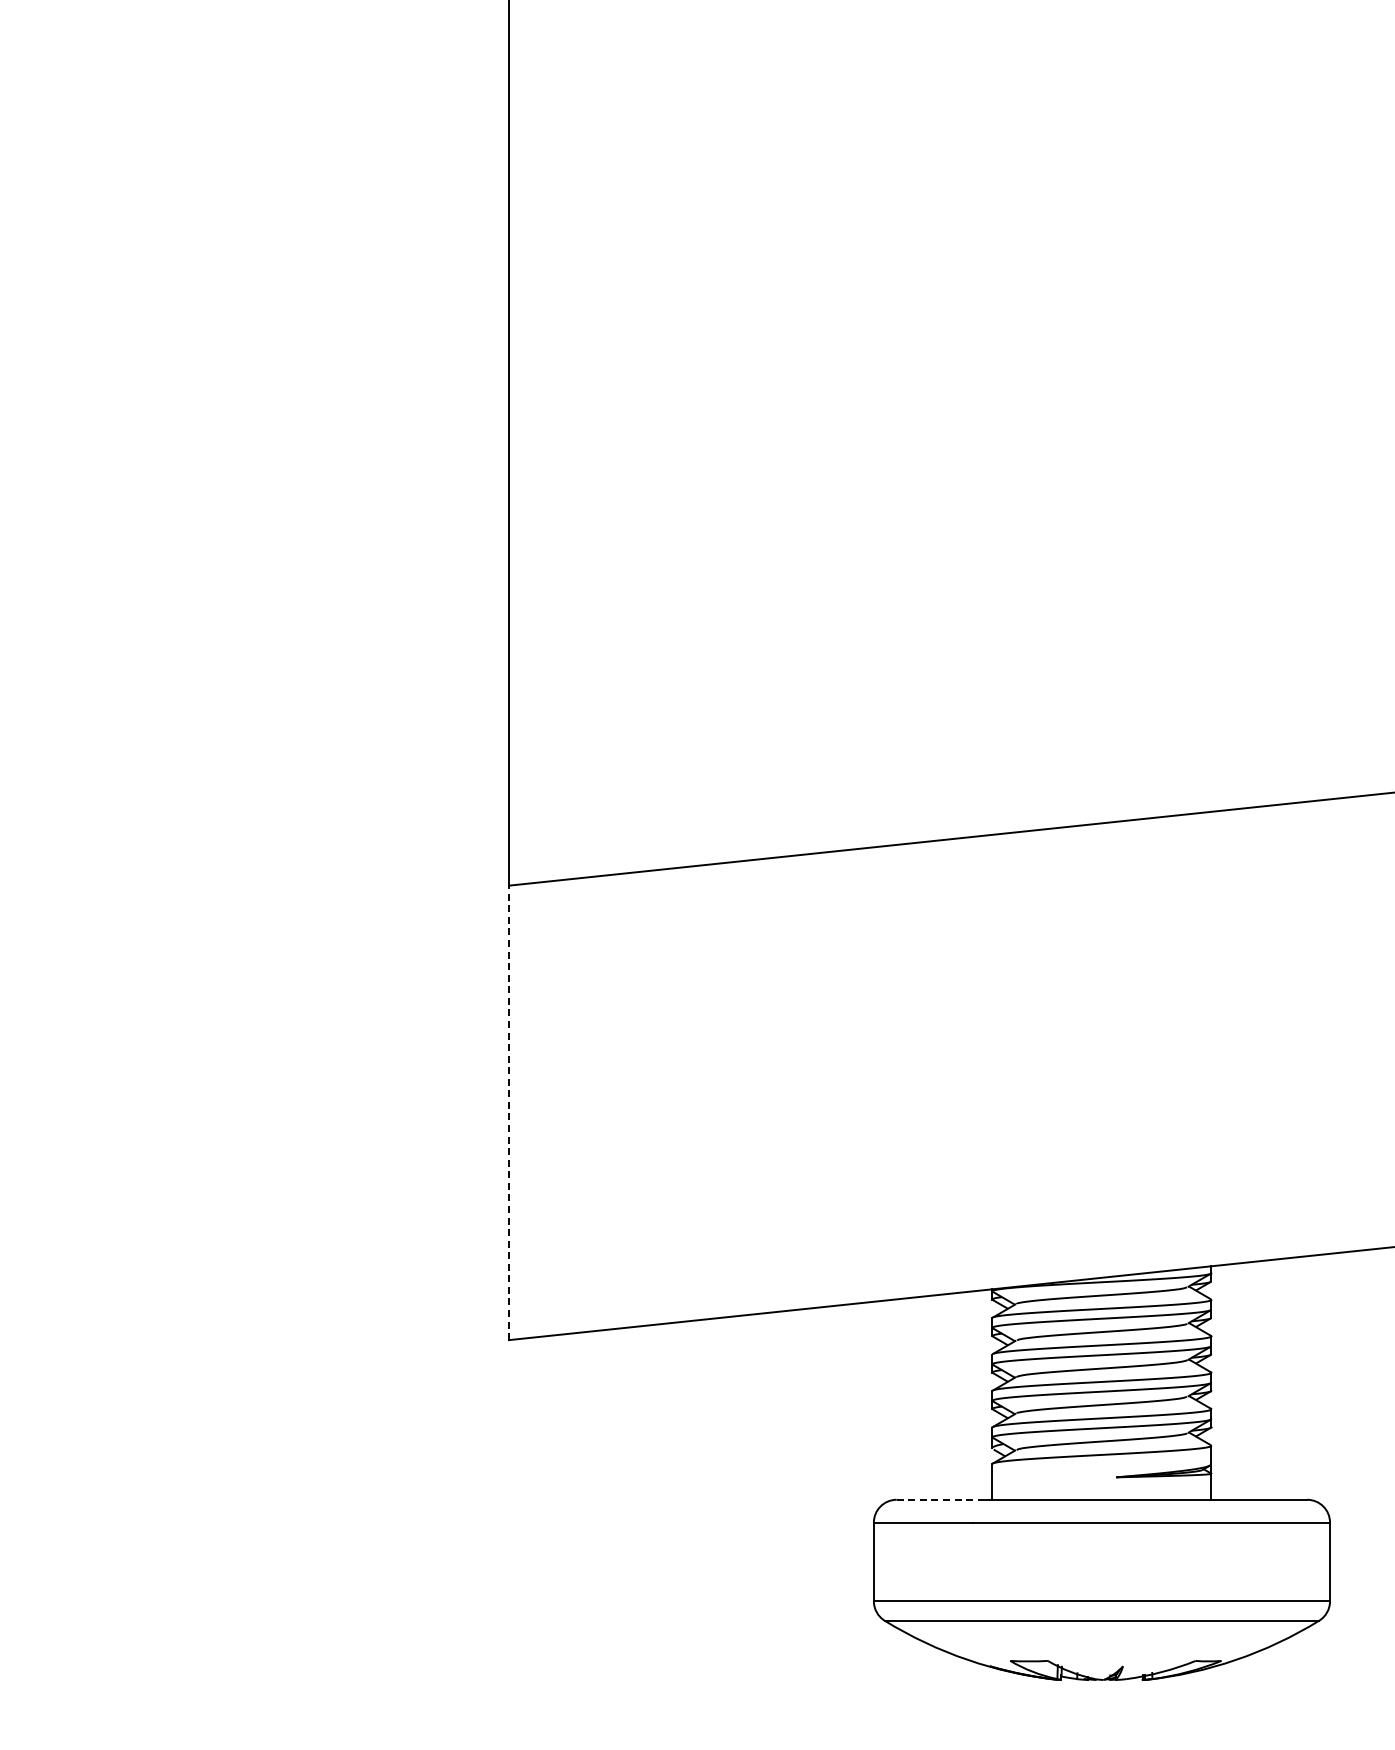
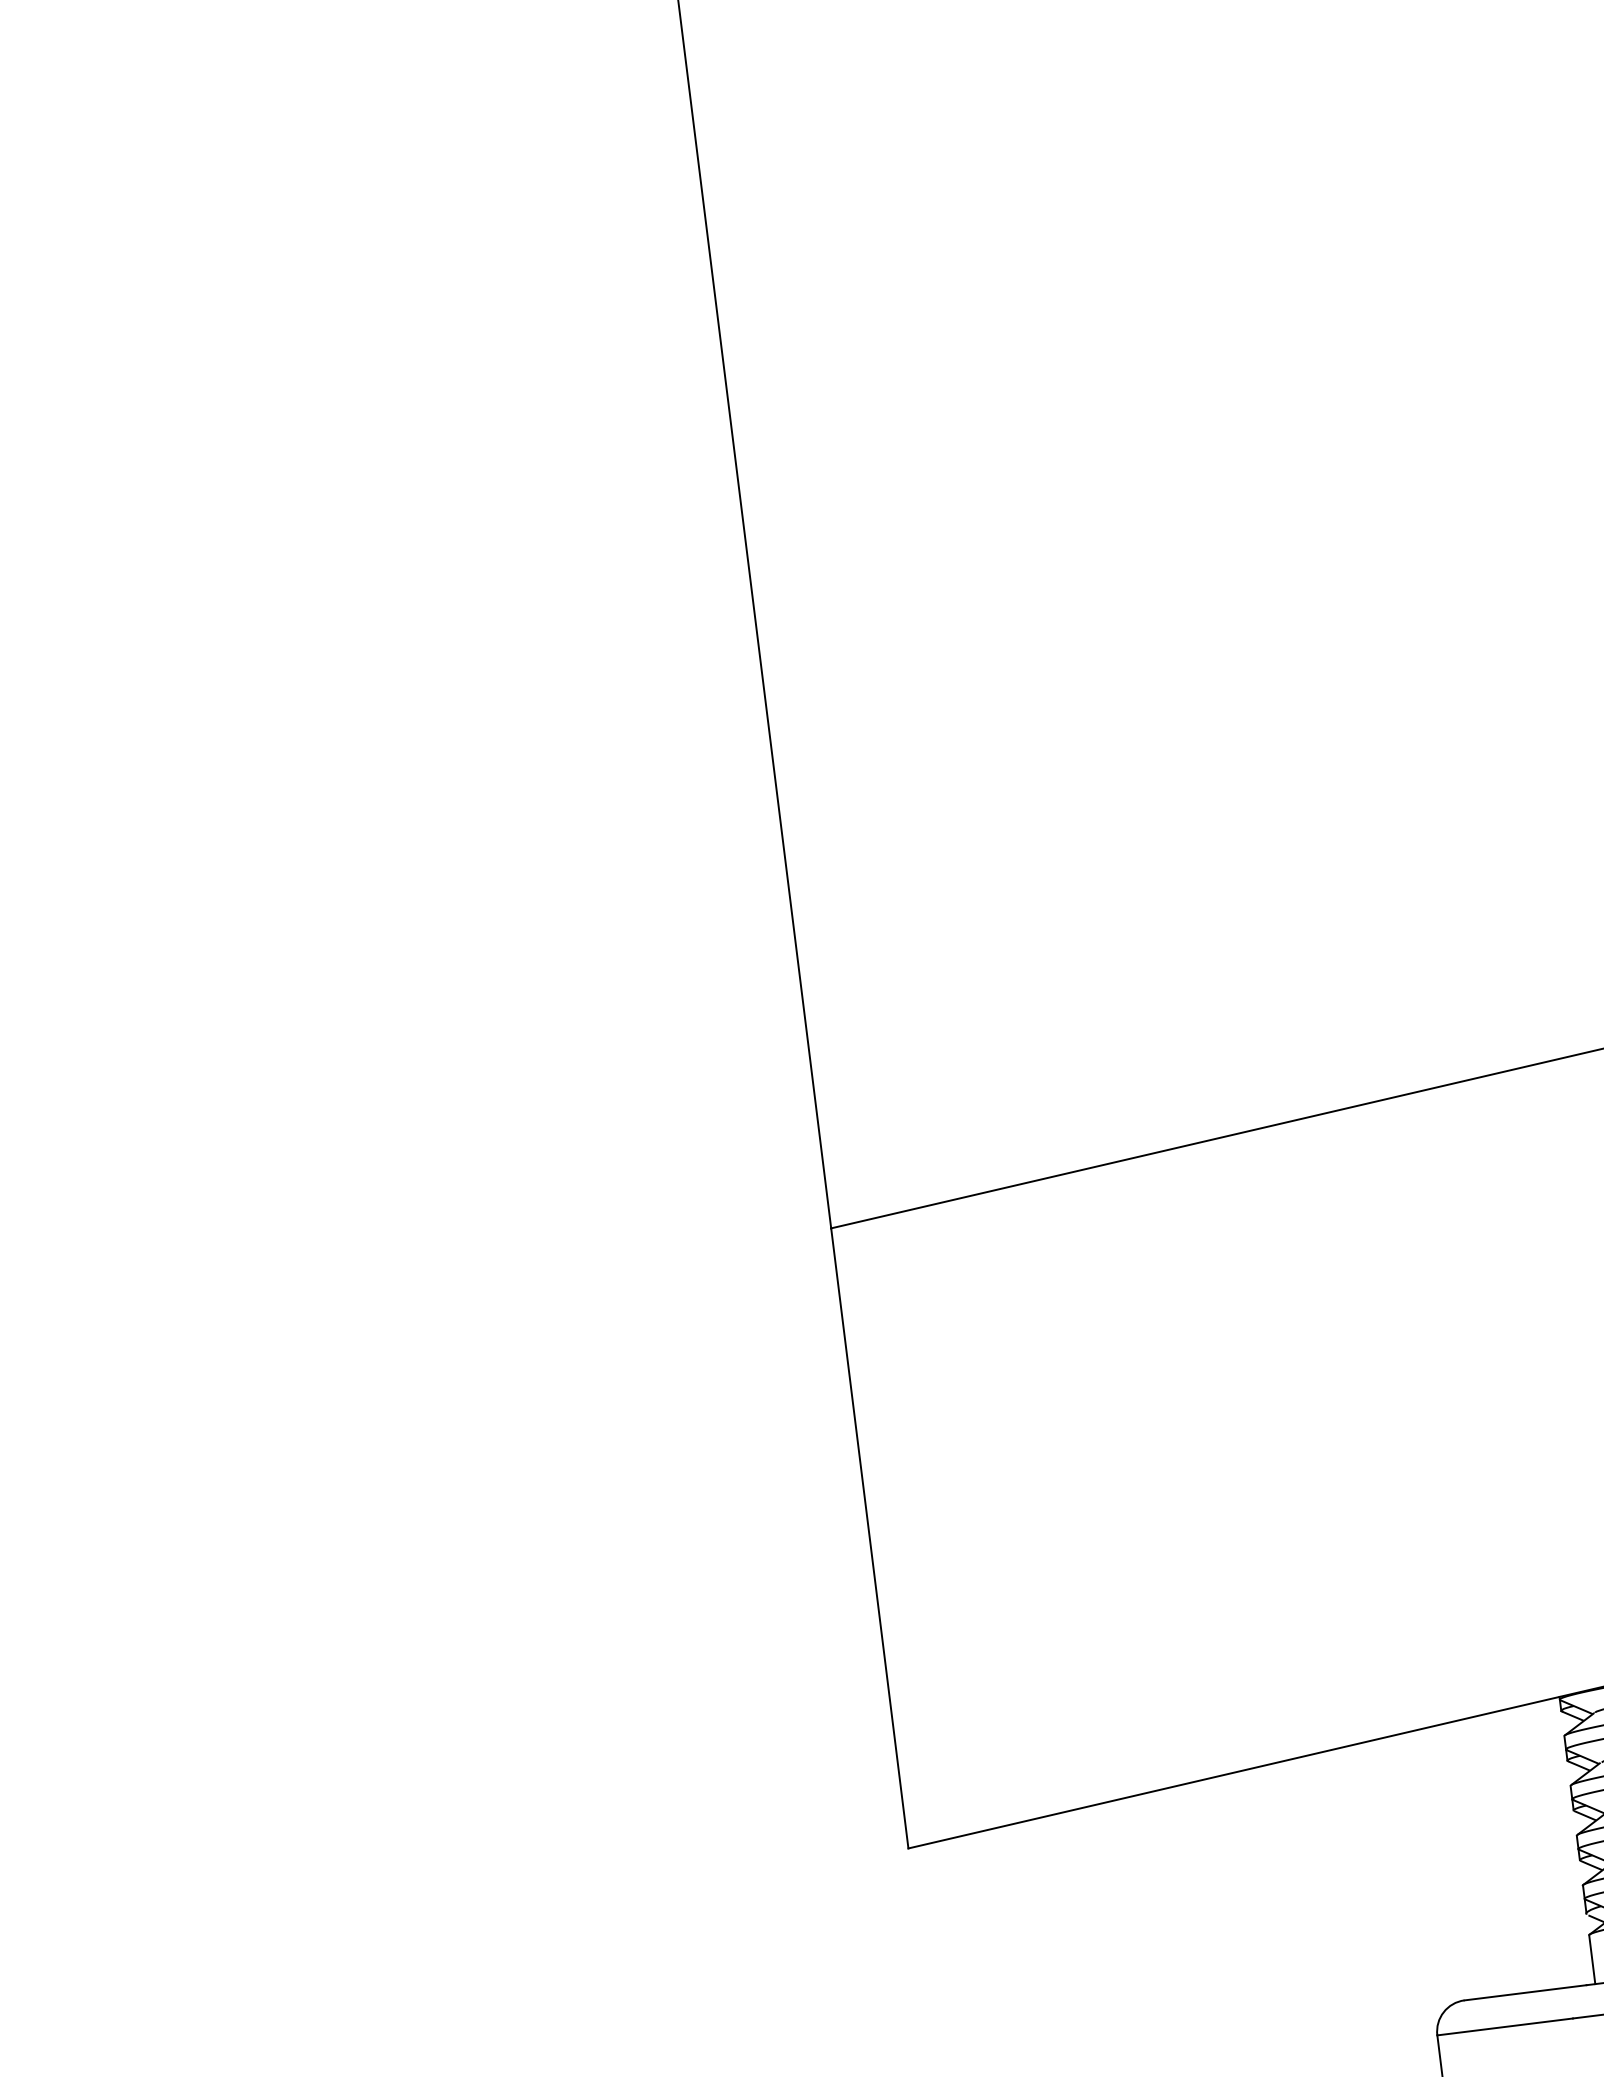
line: (508, 1112) -> (869, 1537), dashed -> solid
line: (941, 1499) -> (1525, 1992), dashed -> solid

